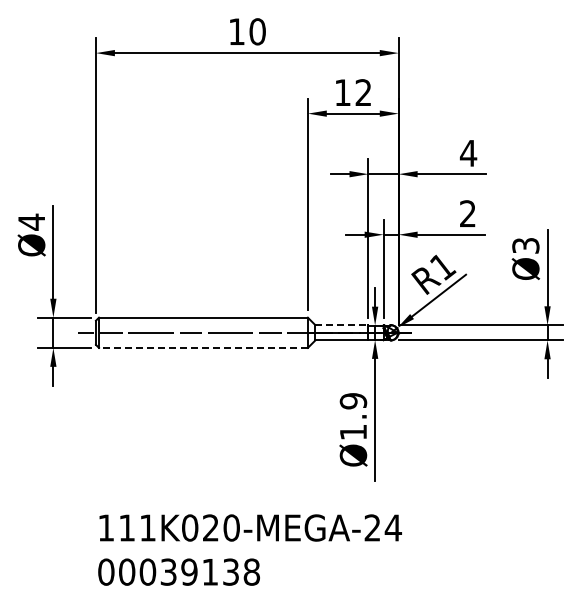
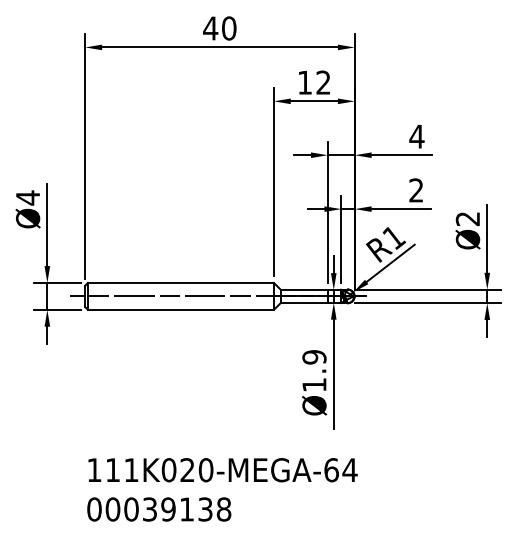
text: (236, 31) -> (210, 28), 10 -> 40
text: (525, 245) -> (467, 218), Ø3 -> Ø2
line: (342, 325) -> (304, 289), dashed -> solid
line: (202, 347) -> (180, 309), dashed -> solid
text: (372, 527) -> (331, 469), 111K020-MEGA-24 -> 111K020-MEGA-64

